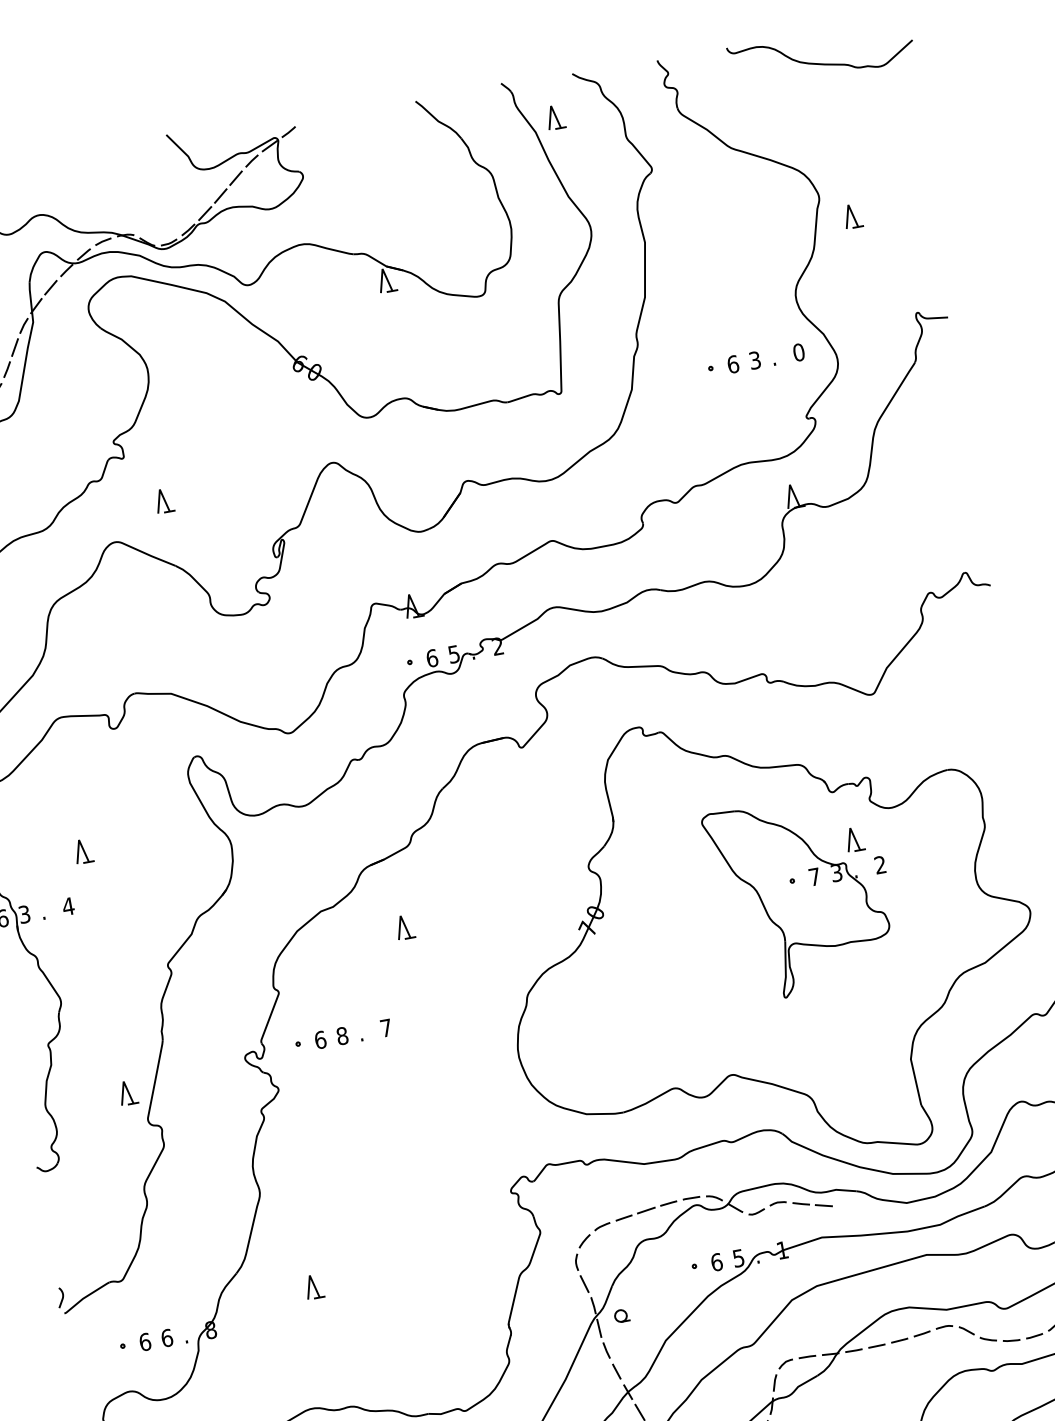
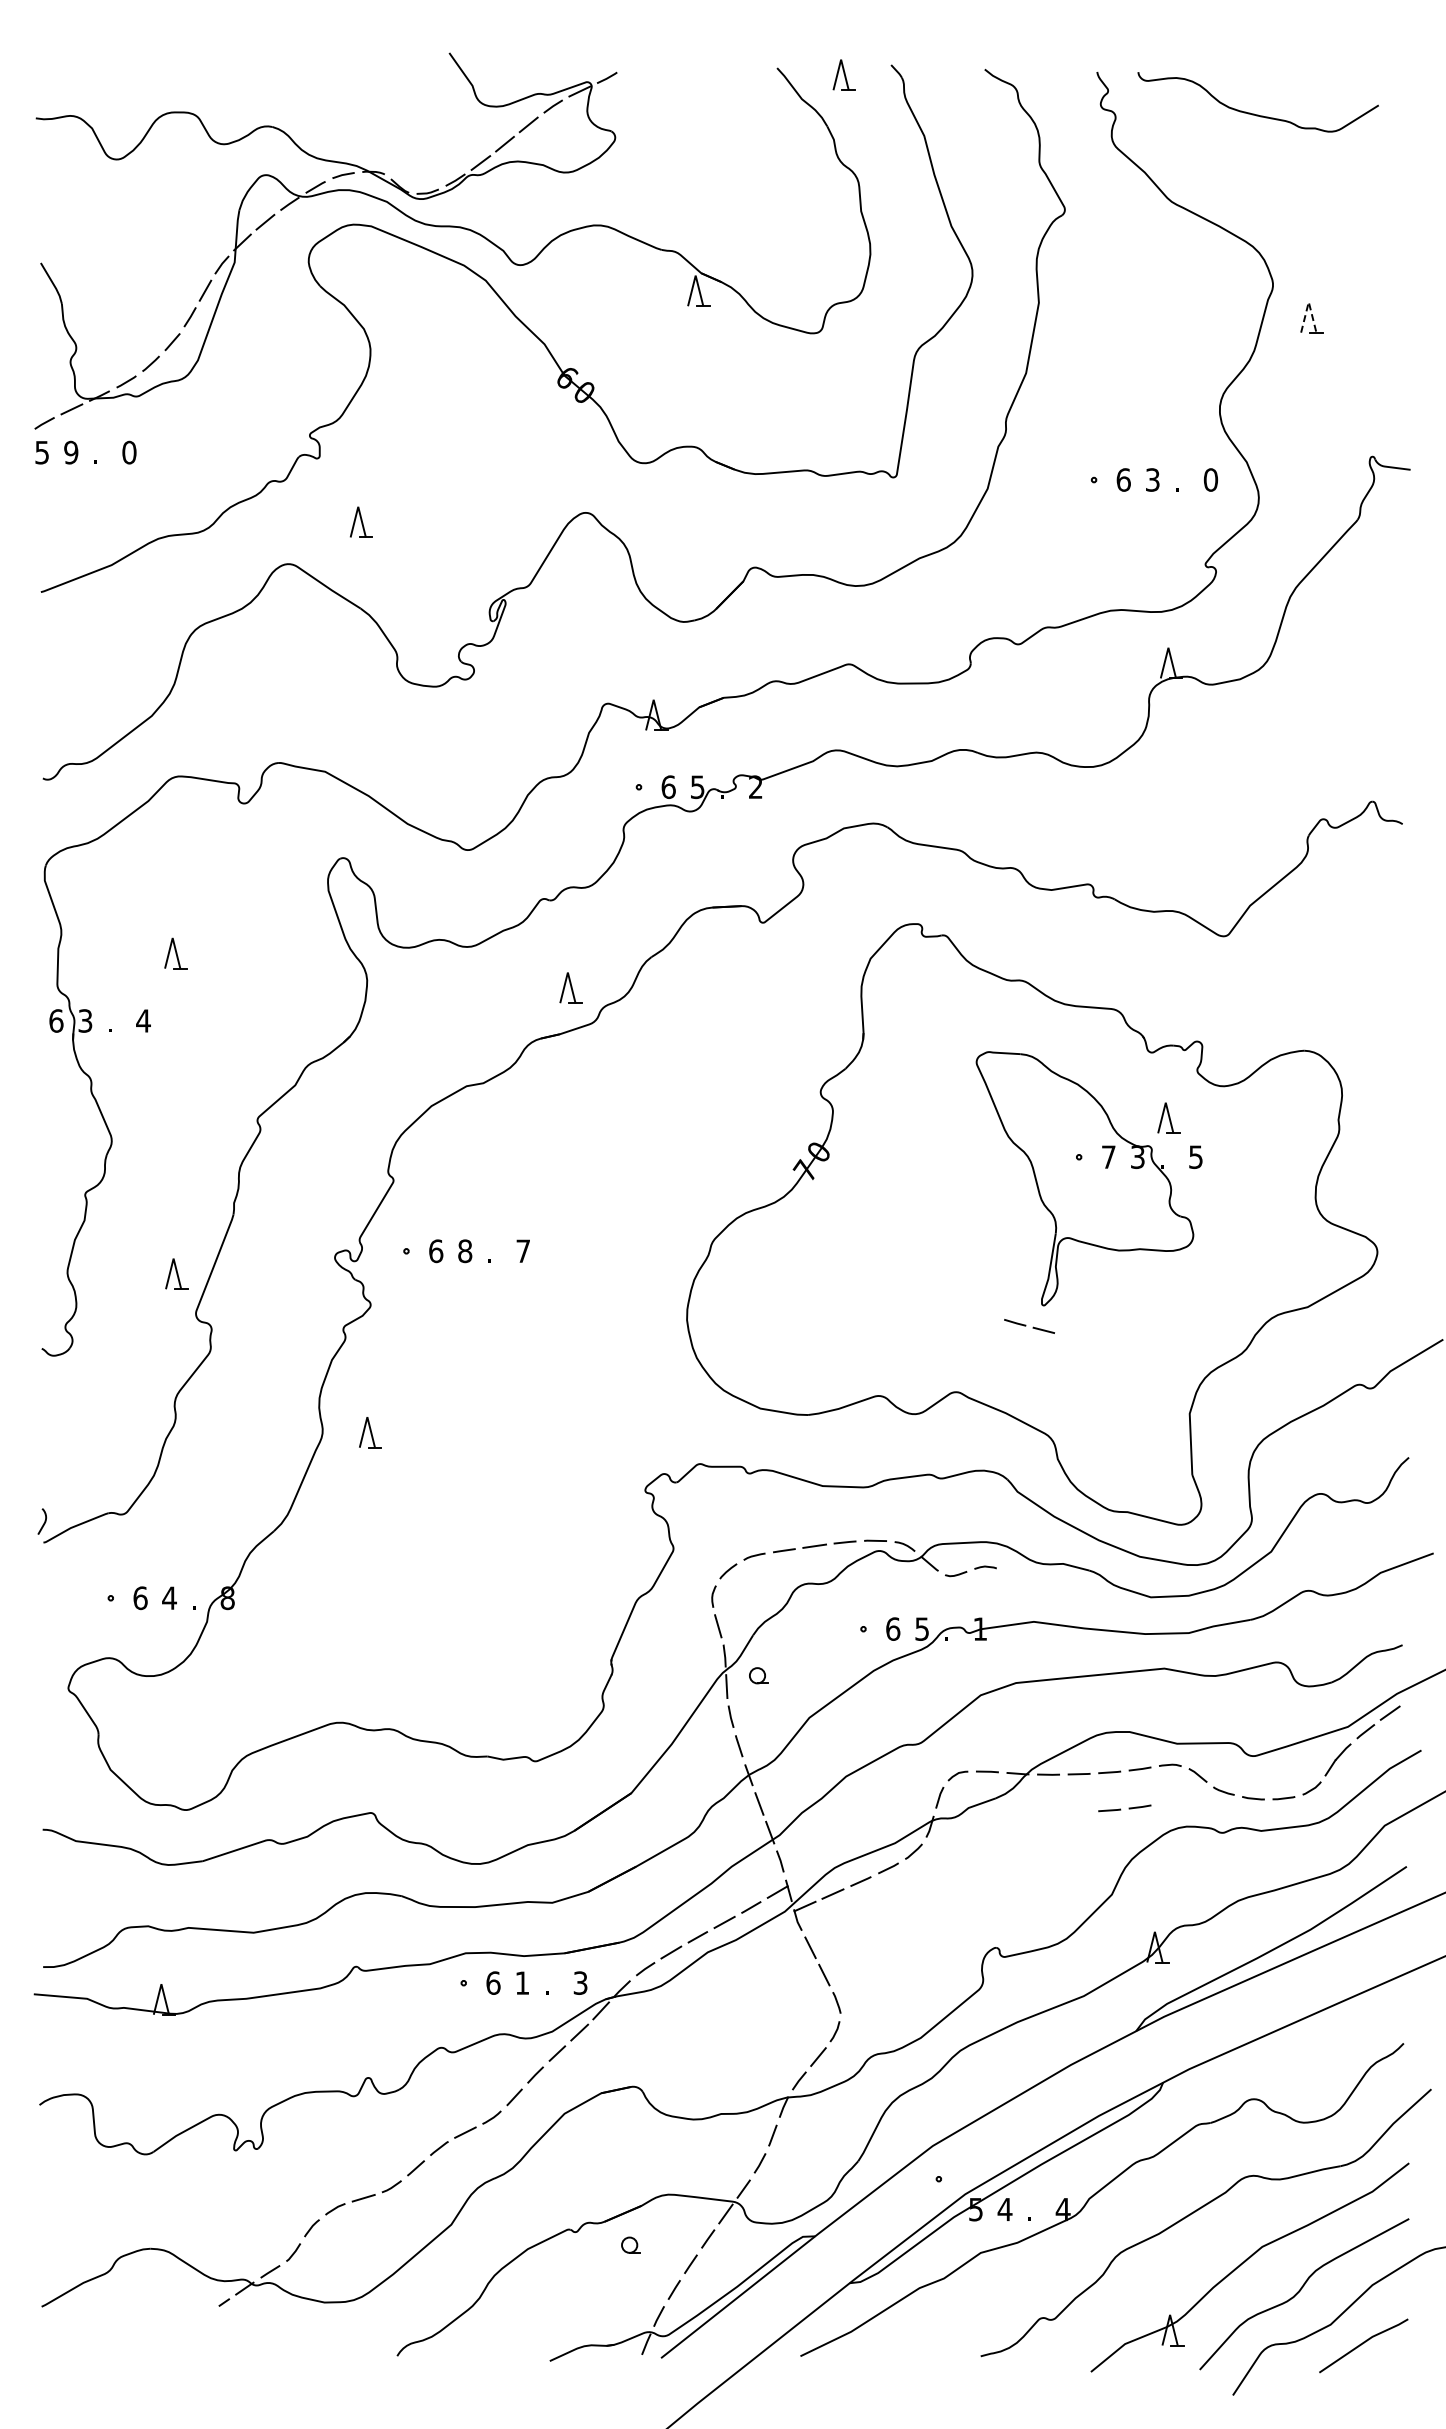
curve: (820, 63) -> (1254, 113), moved
part: (554, 116) -> (843, 74), moved
line: (848, 205) -> (1308, 302), solid -> dashed
text: (880, 865) -> (1195, 1157), 2 -> 5
part: (404, 926) -> (570, 987), moved
line: (810, 1204) -> (1026, 1325), moved
part: (314, 1286) -> (370, 1432), moved
text: (167, 1338) -> (169, 1598), 6 -> 4
part: (915, 1365) -> (1124, 1808), added

